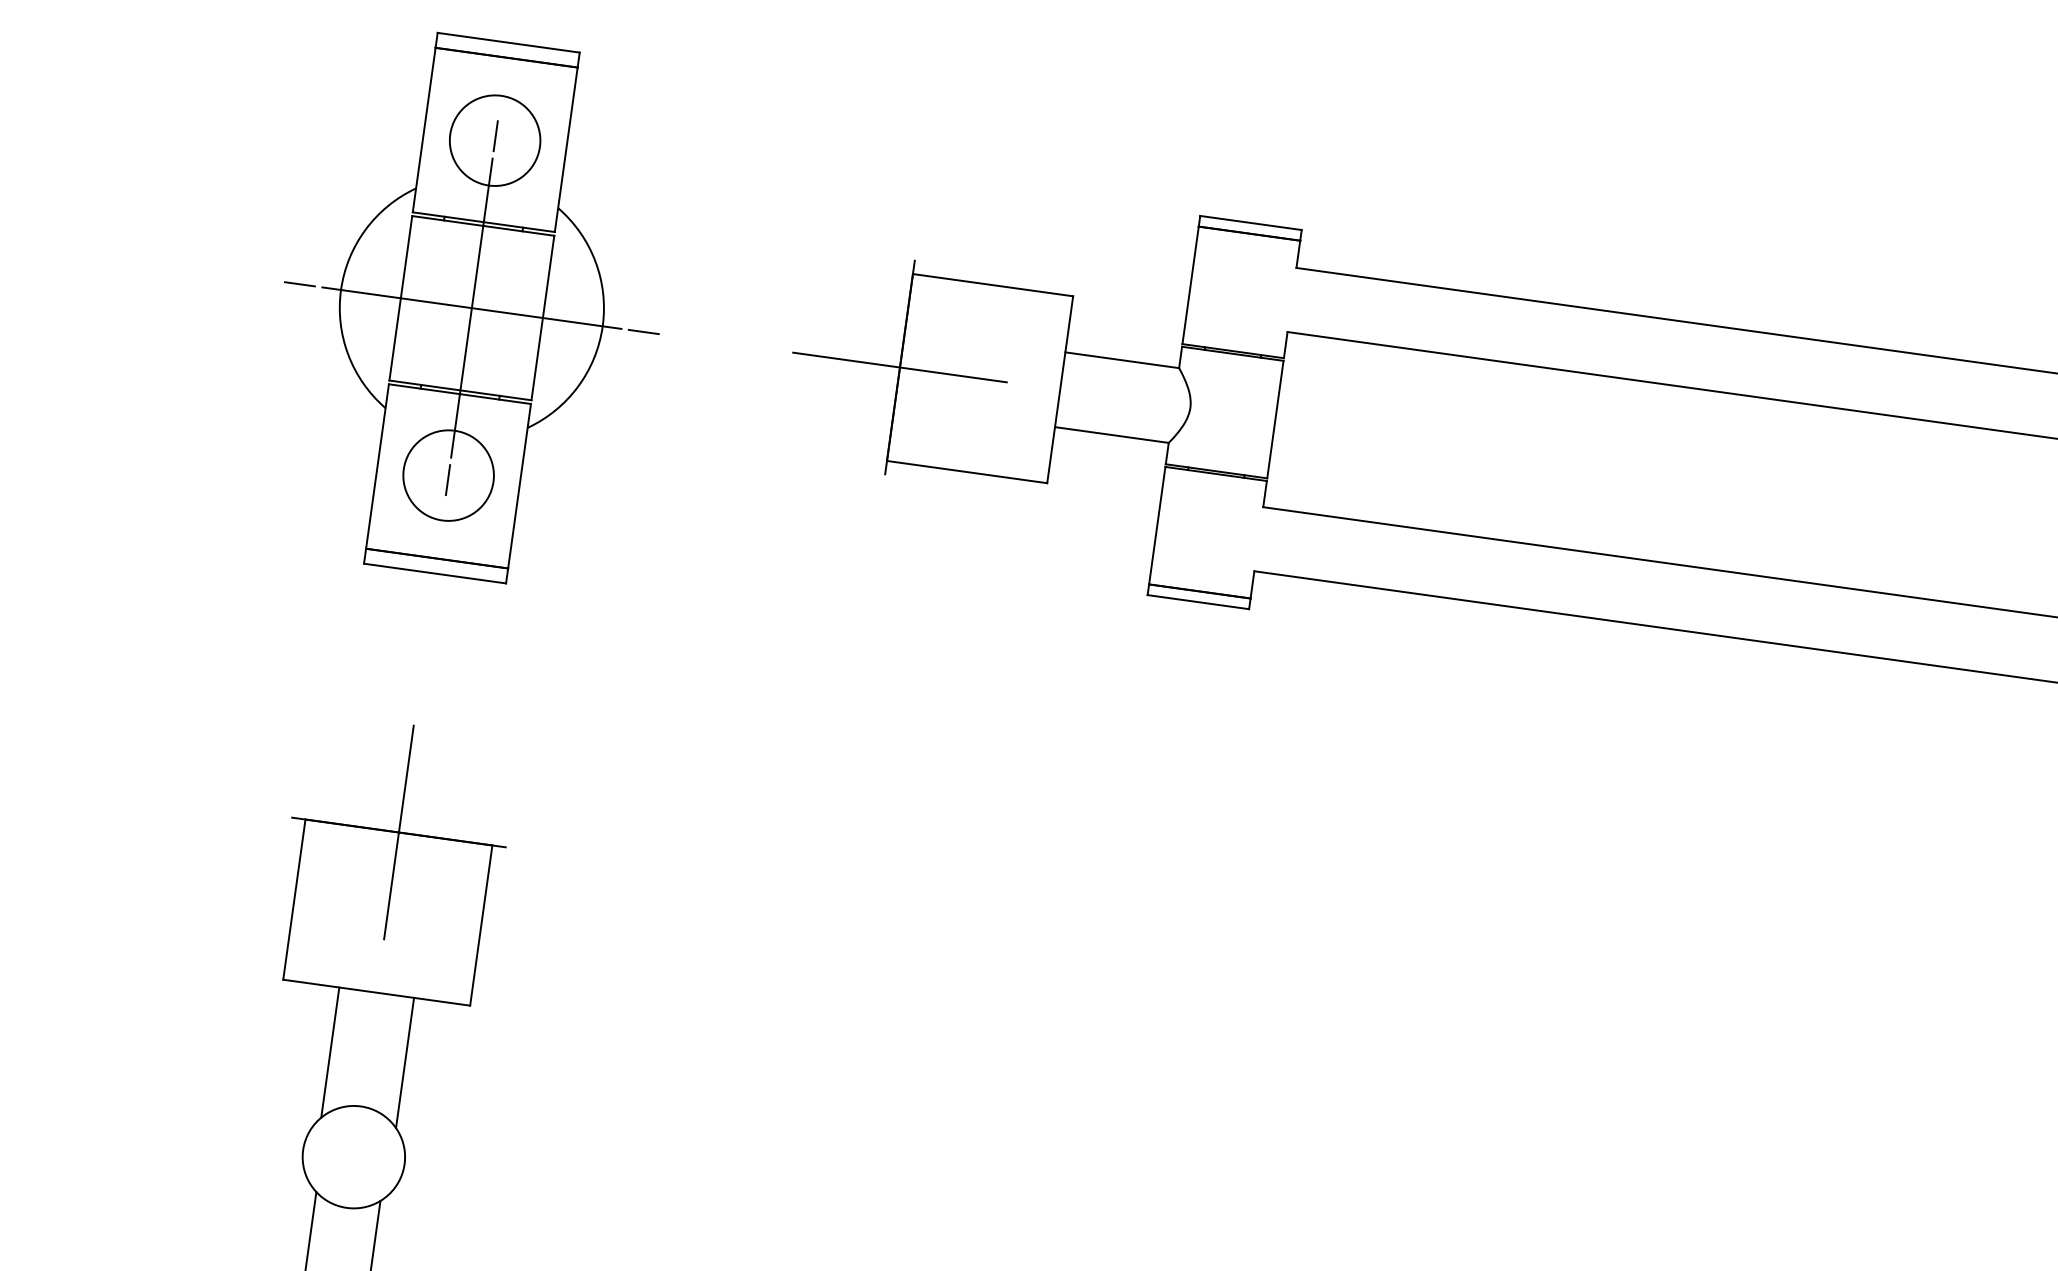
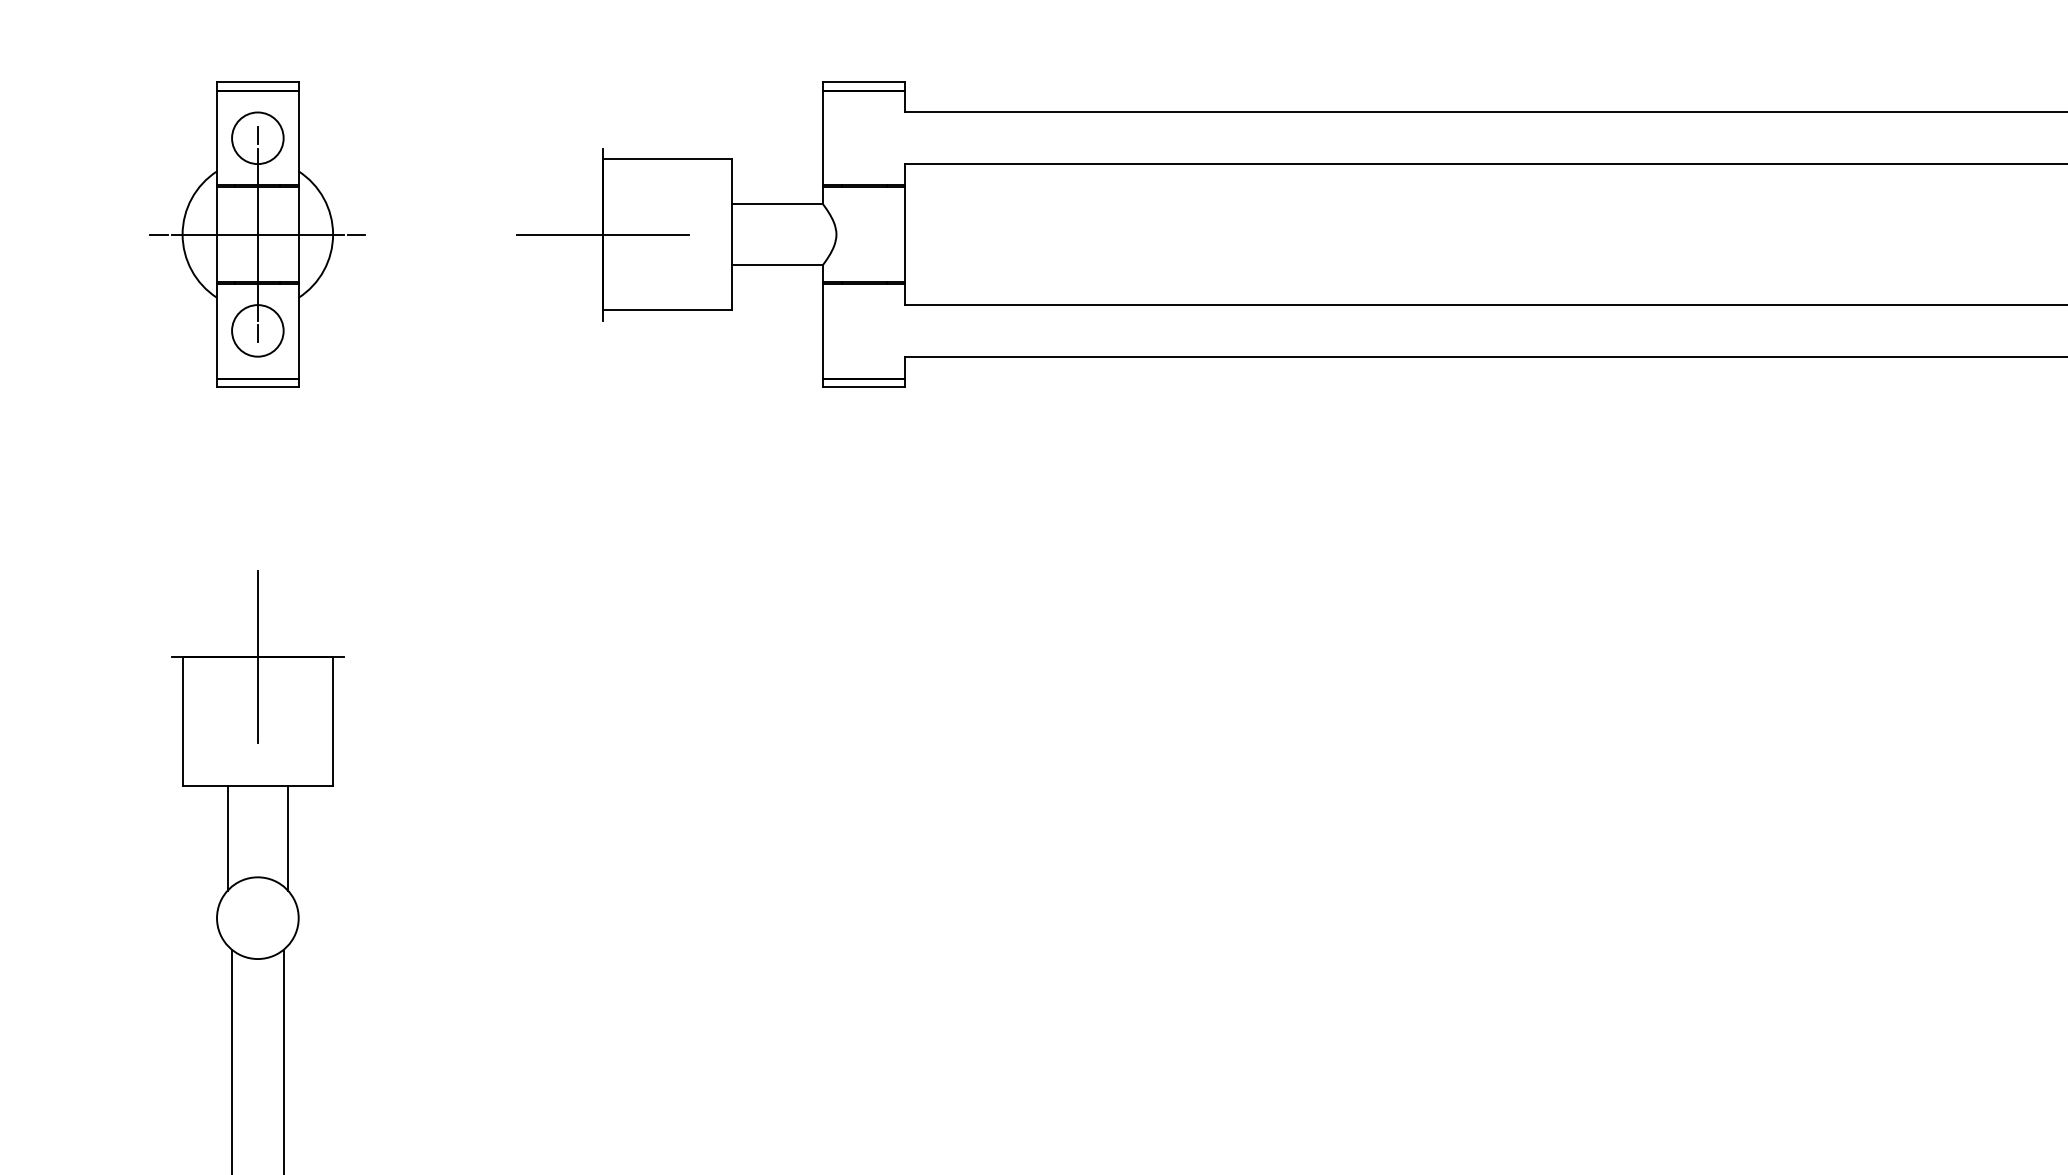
part: (471, 307) -> (257, 234), size x0.71

